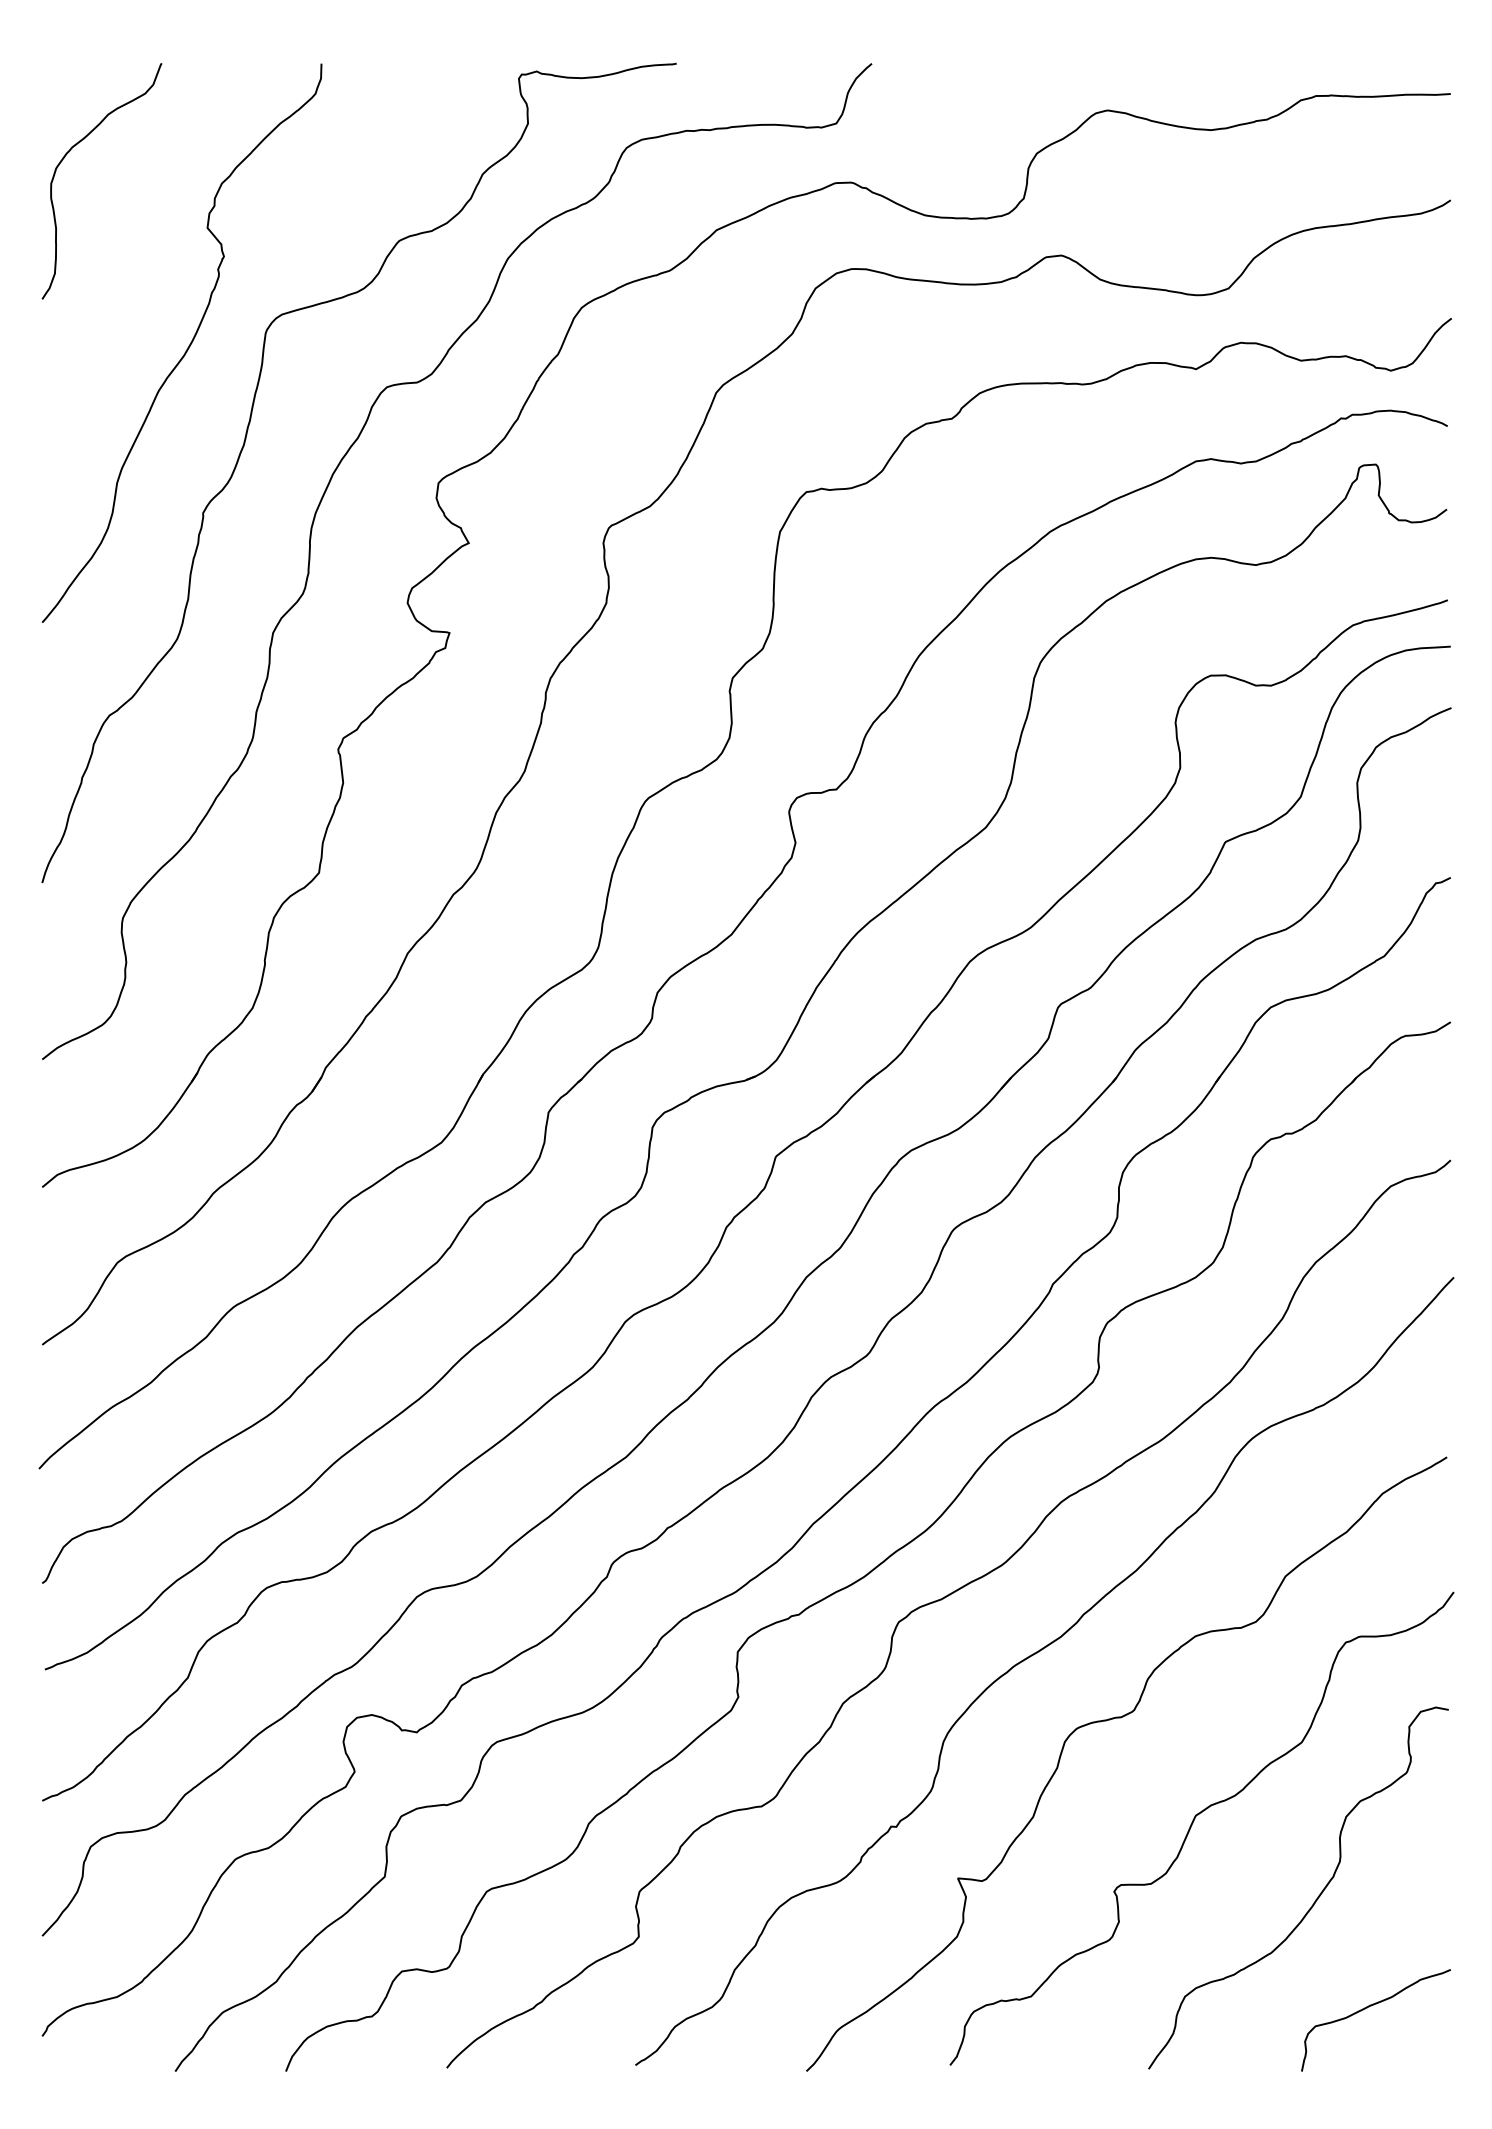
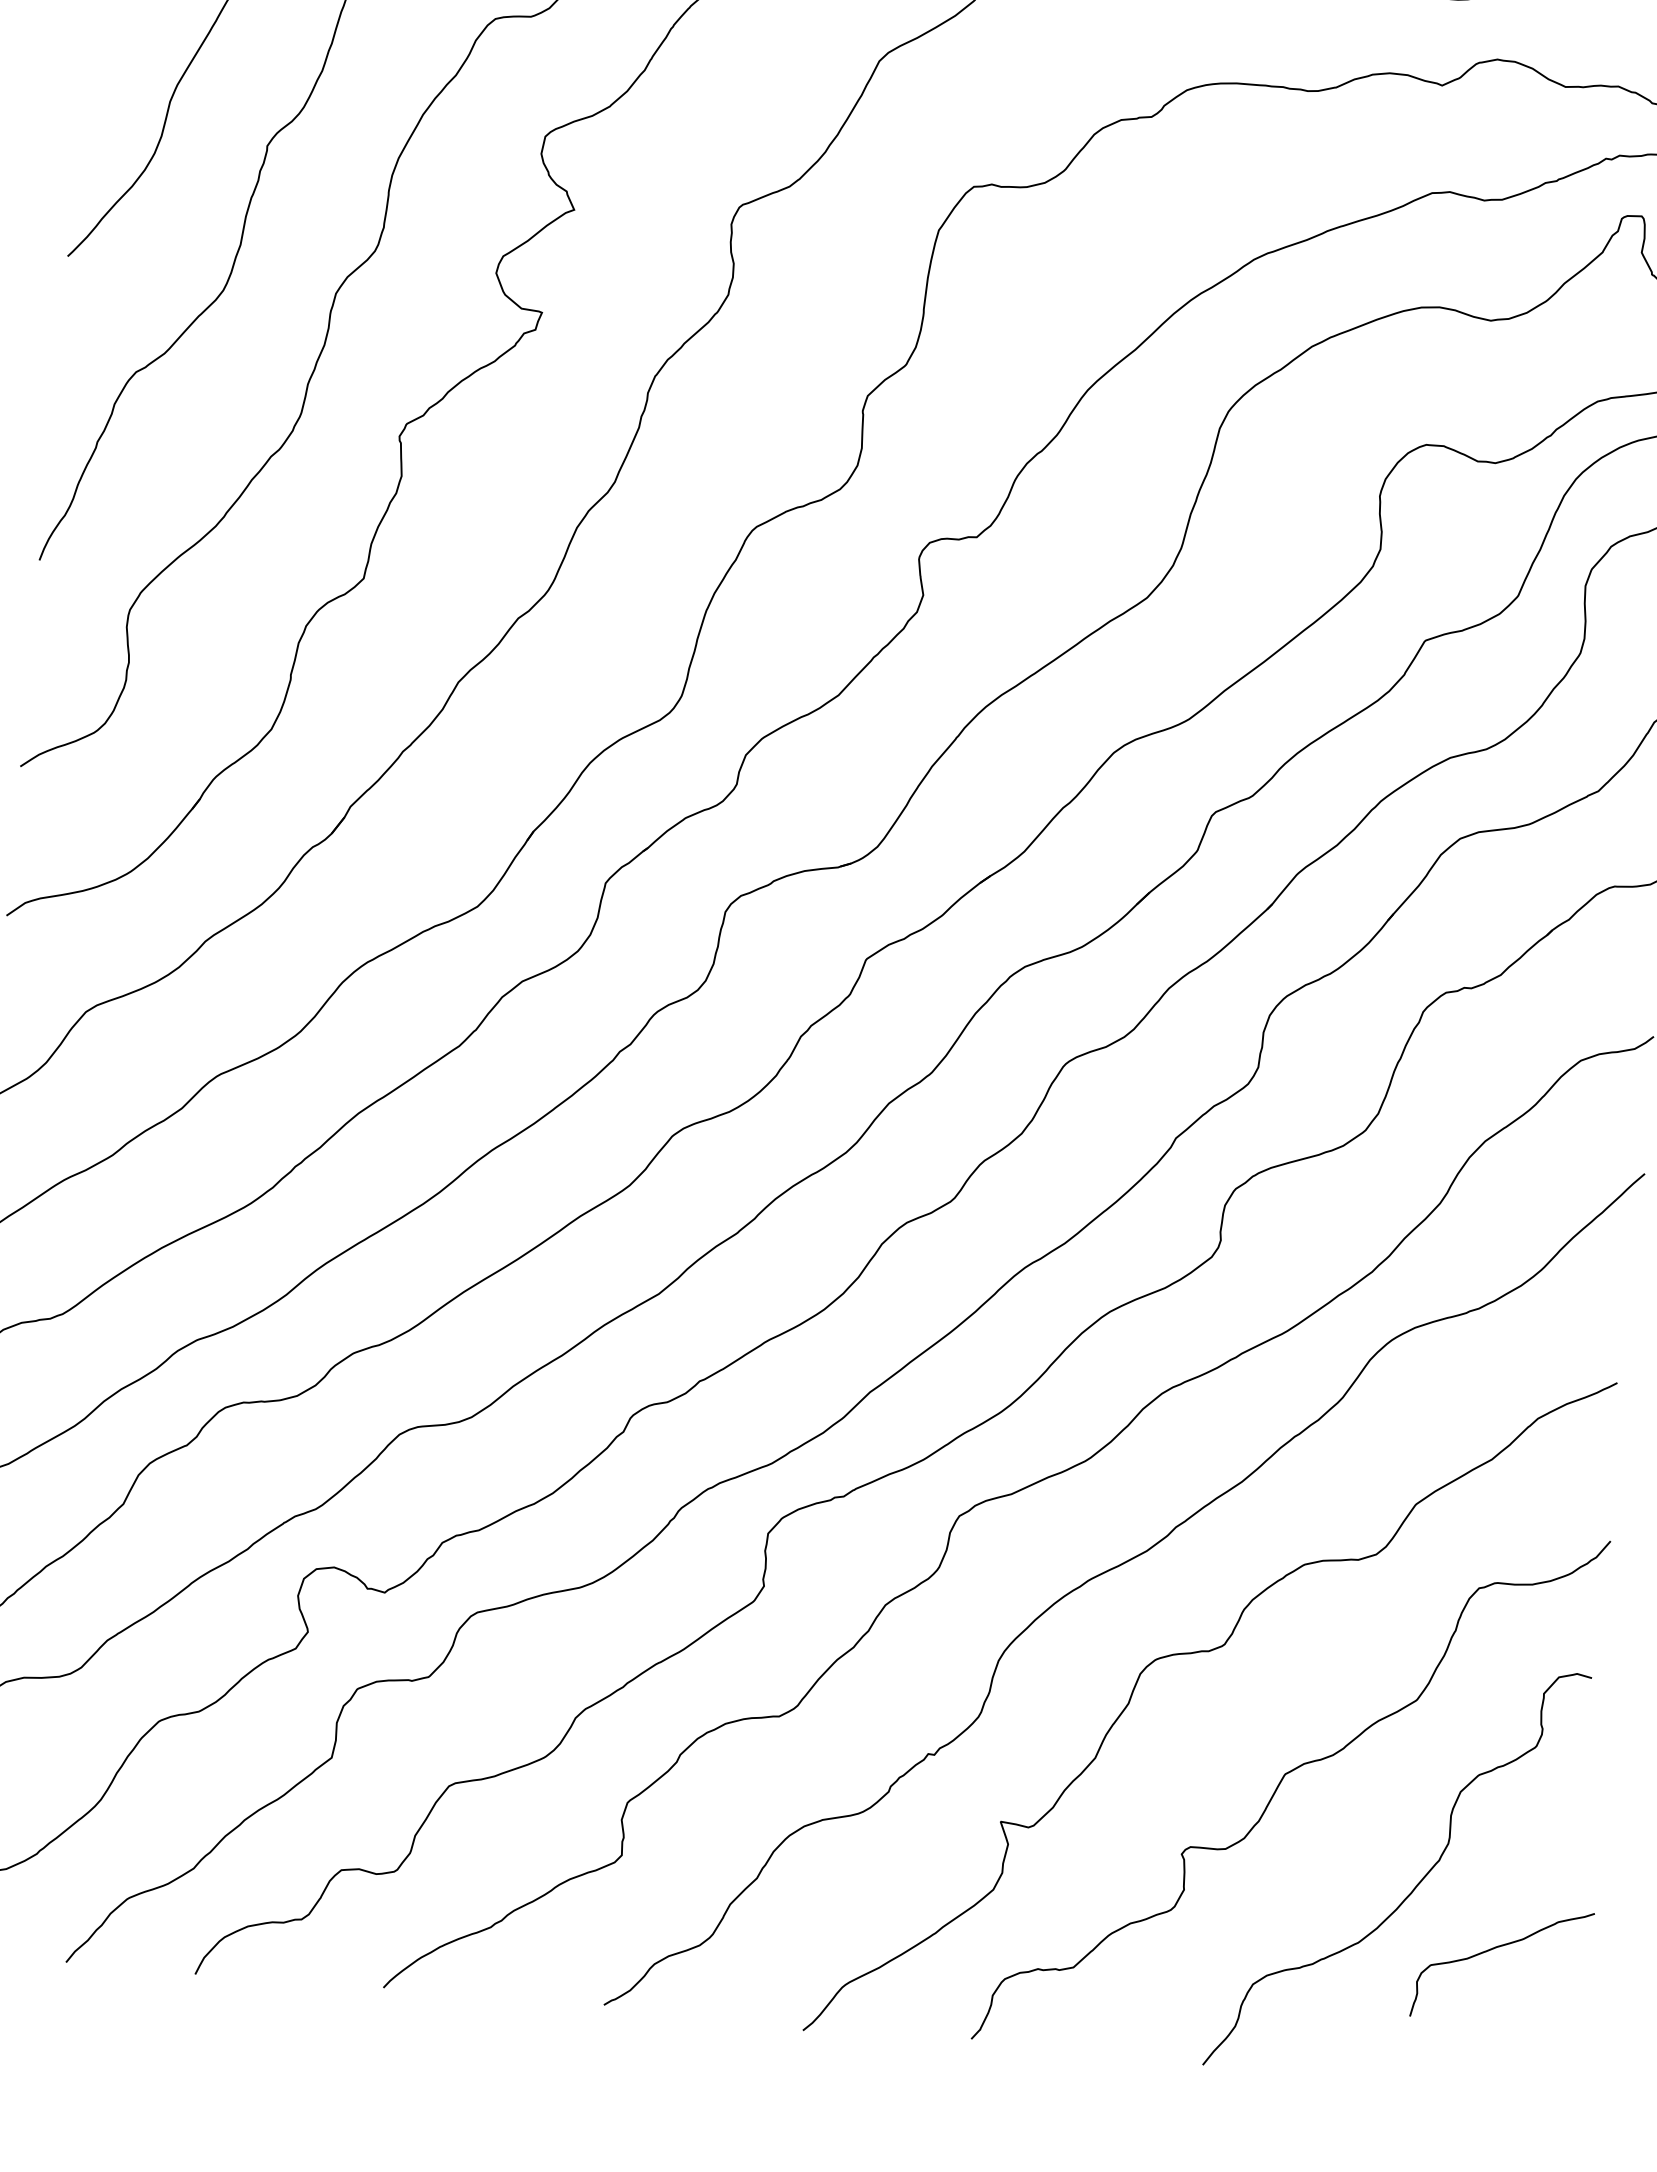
curve: (1369, 2007) -> (1495, 1949), moved

